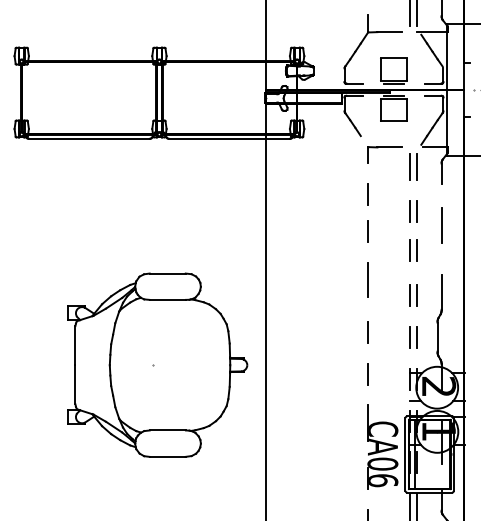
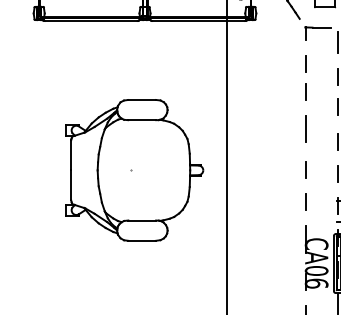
part: (157, 364) -> (134, 169), moved

